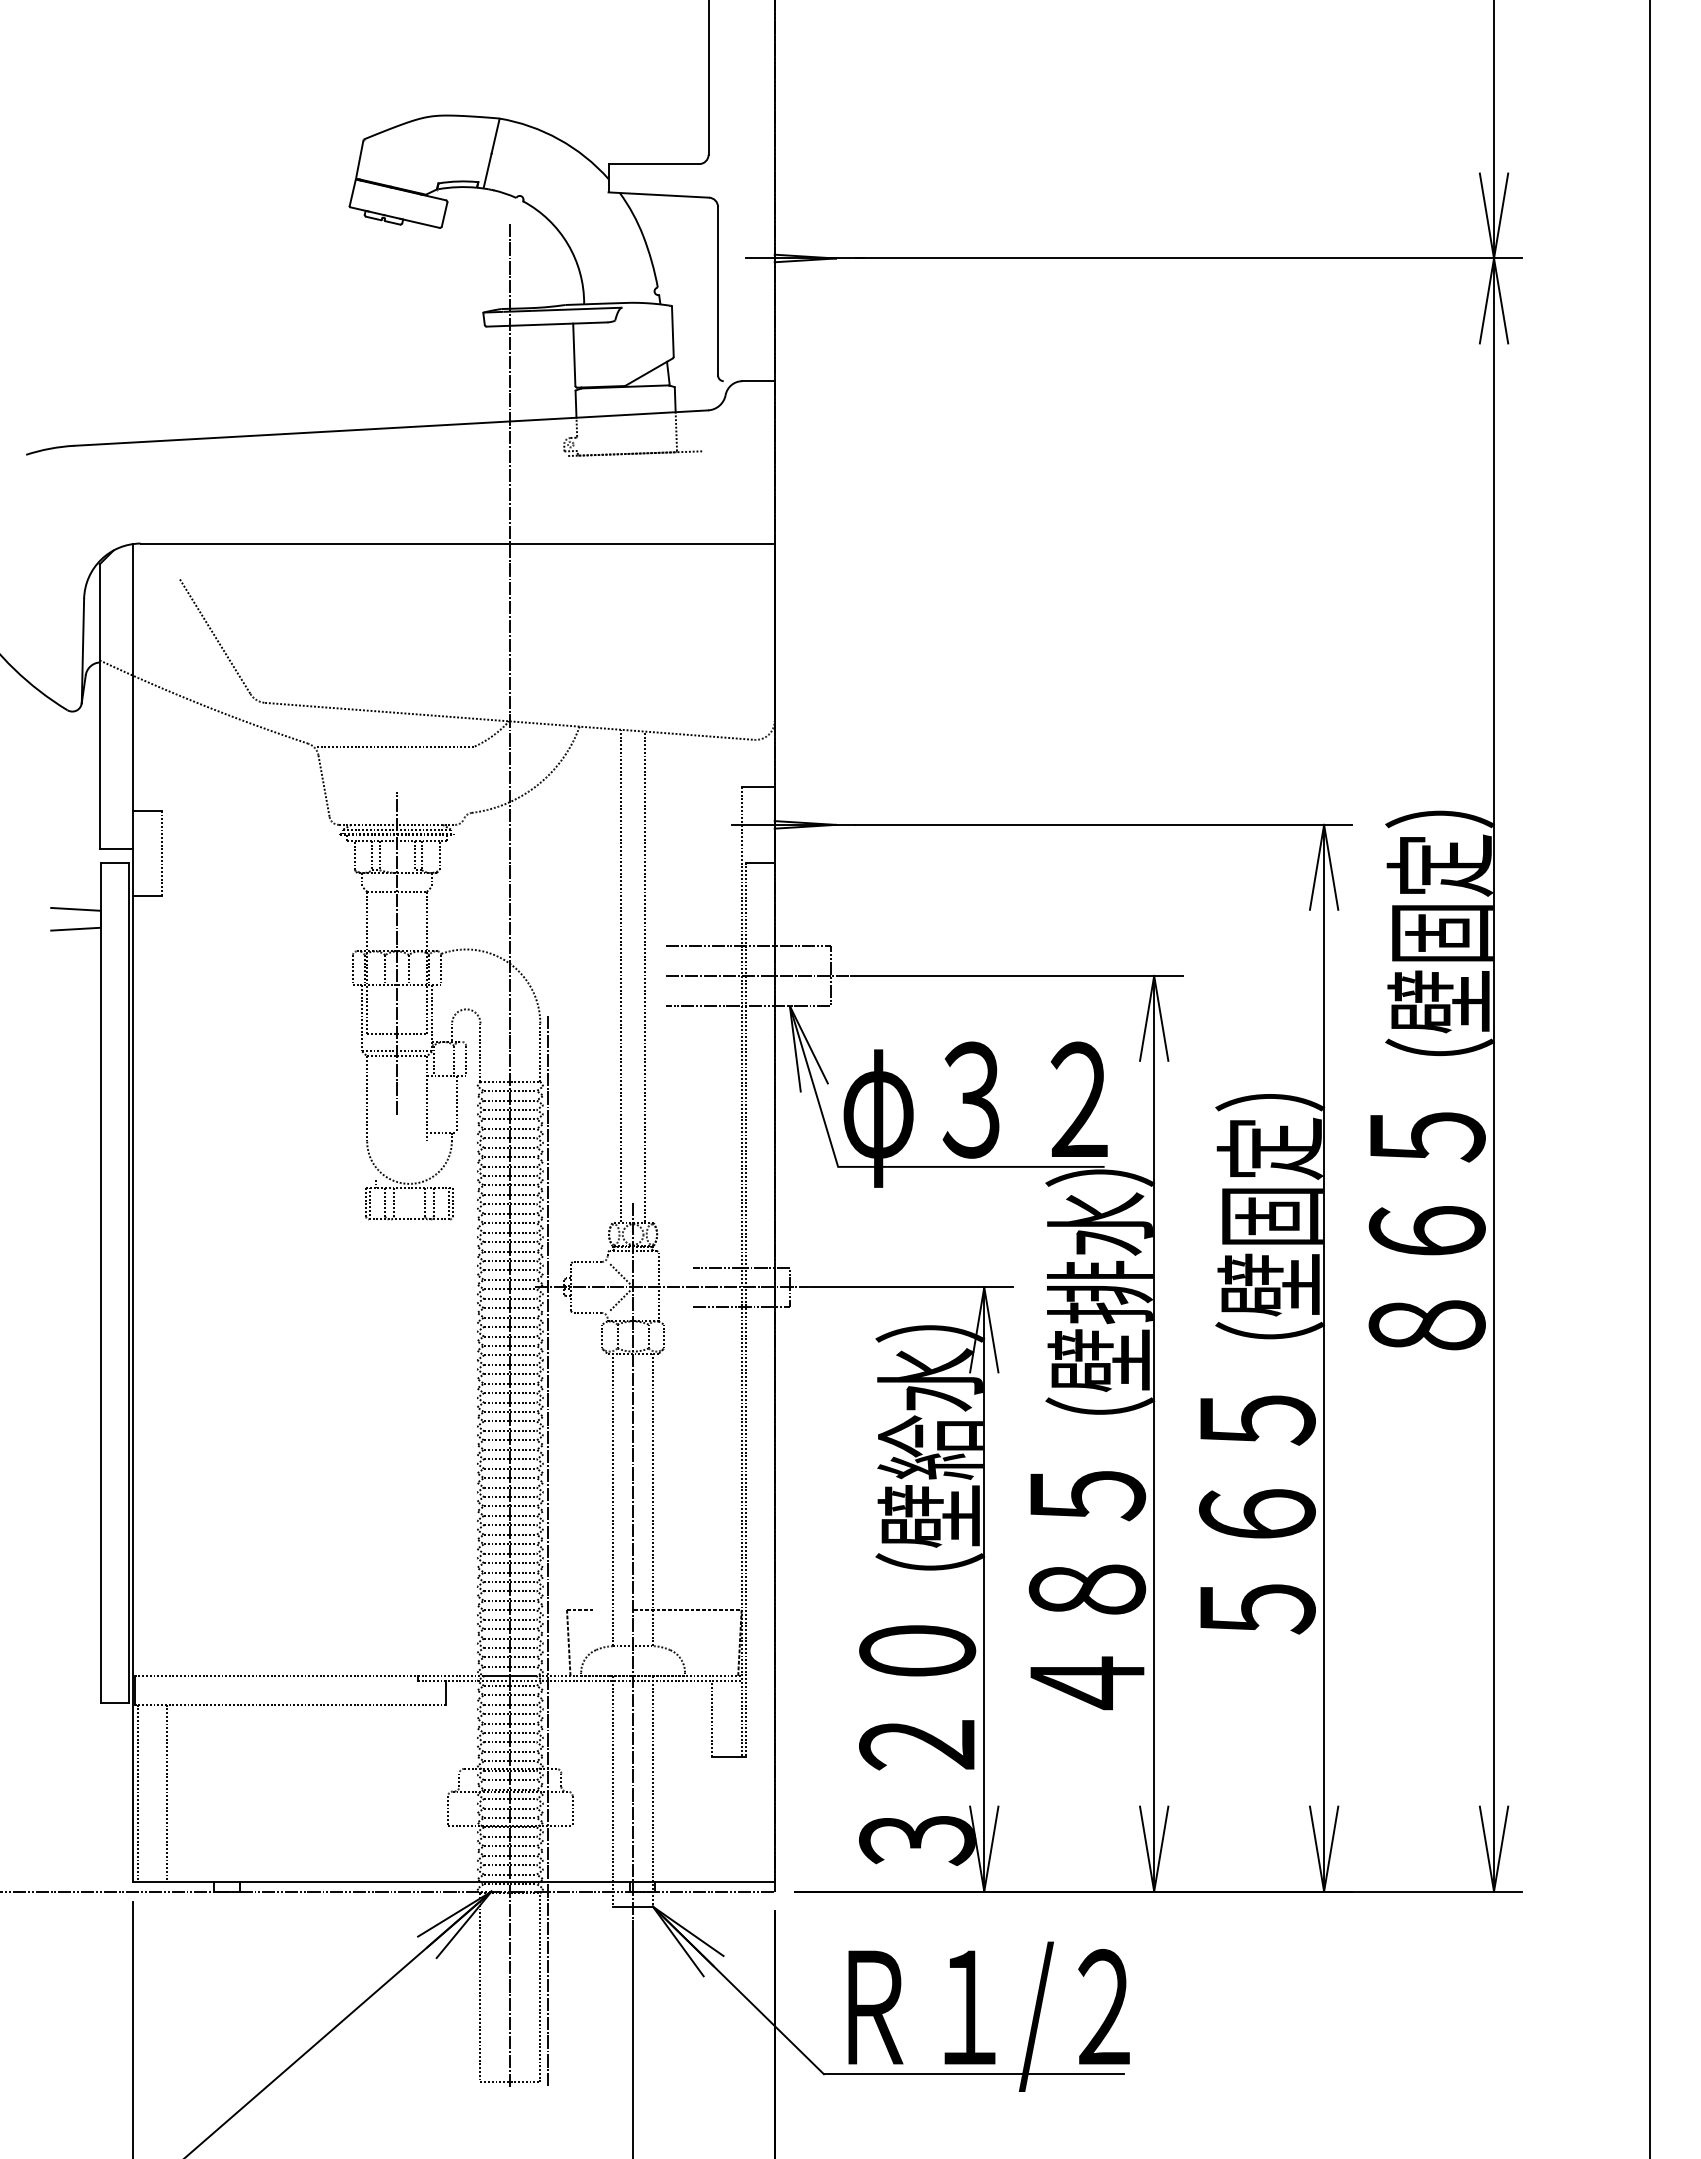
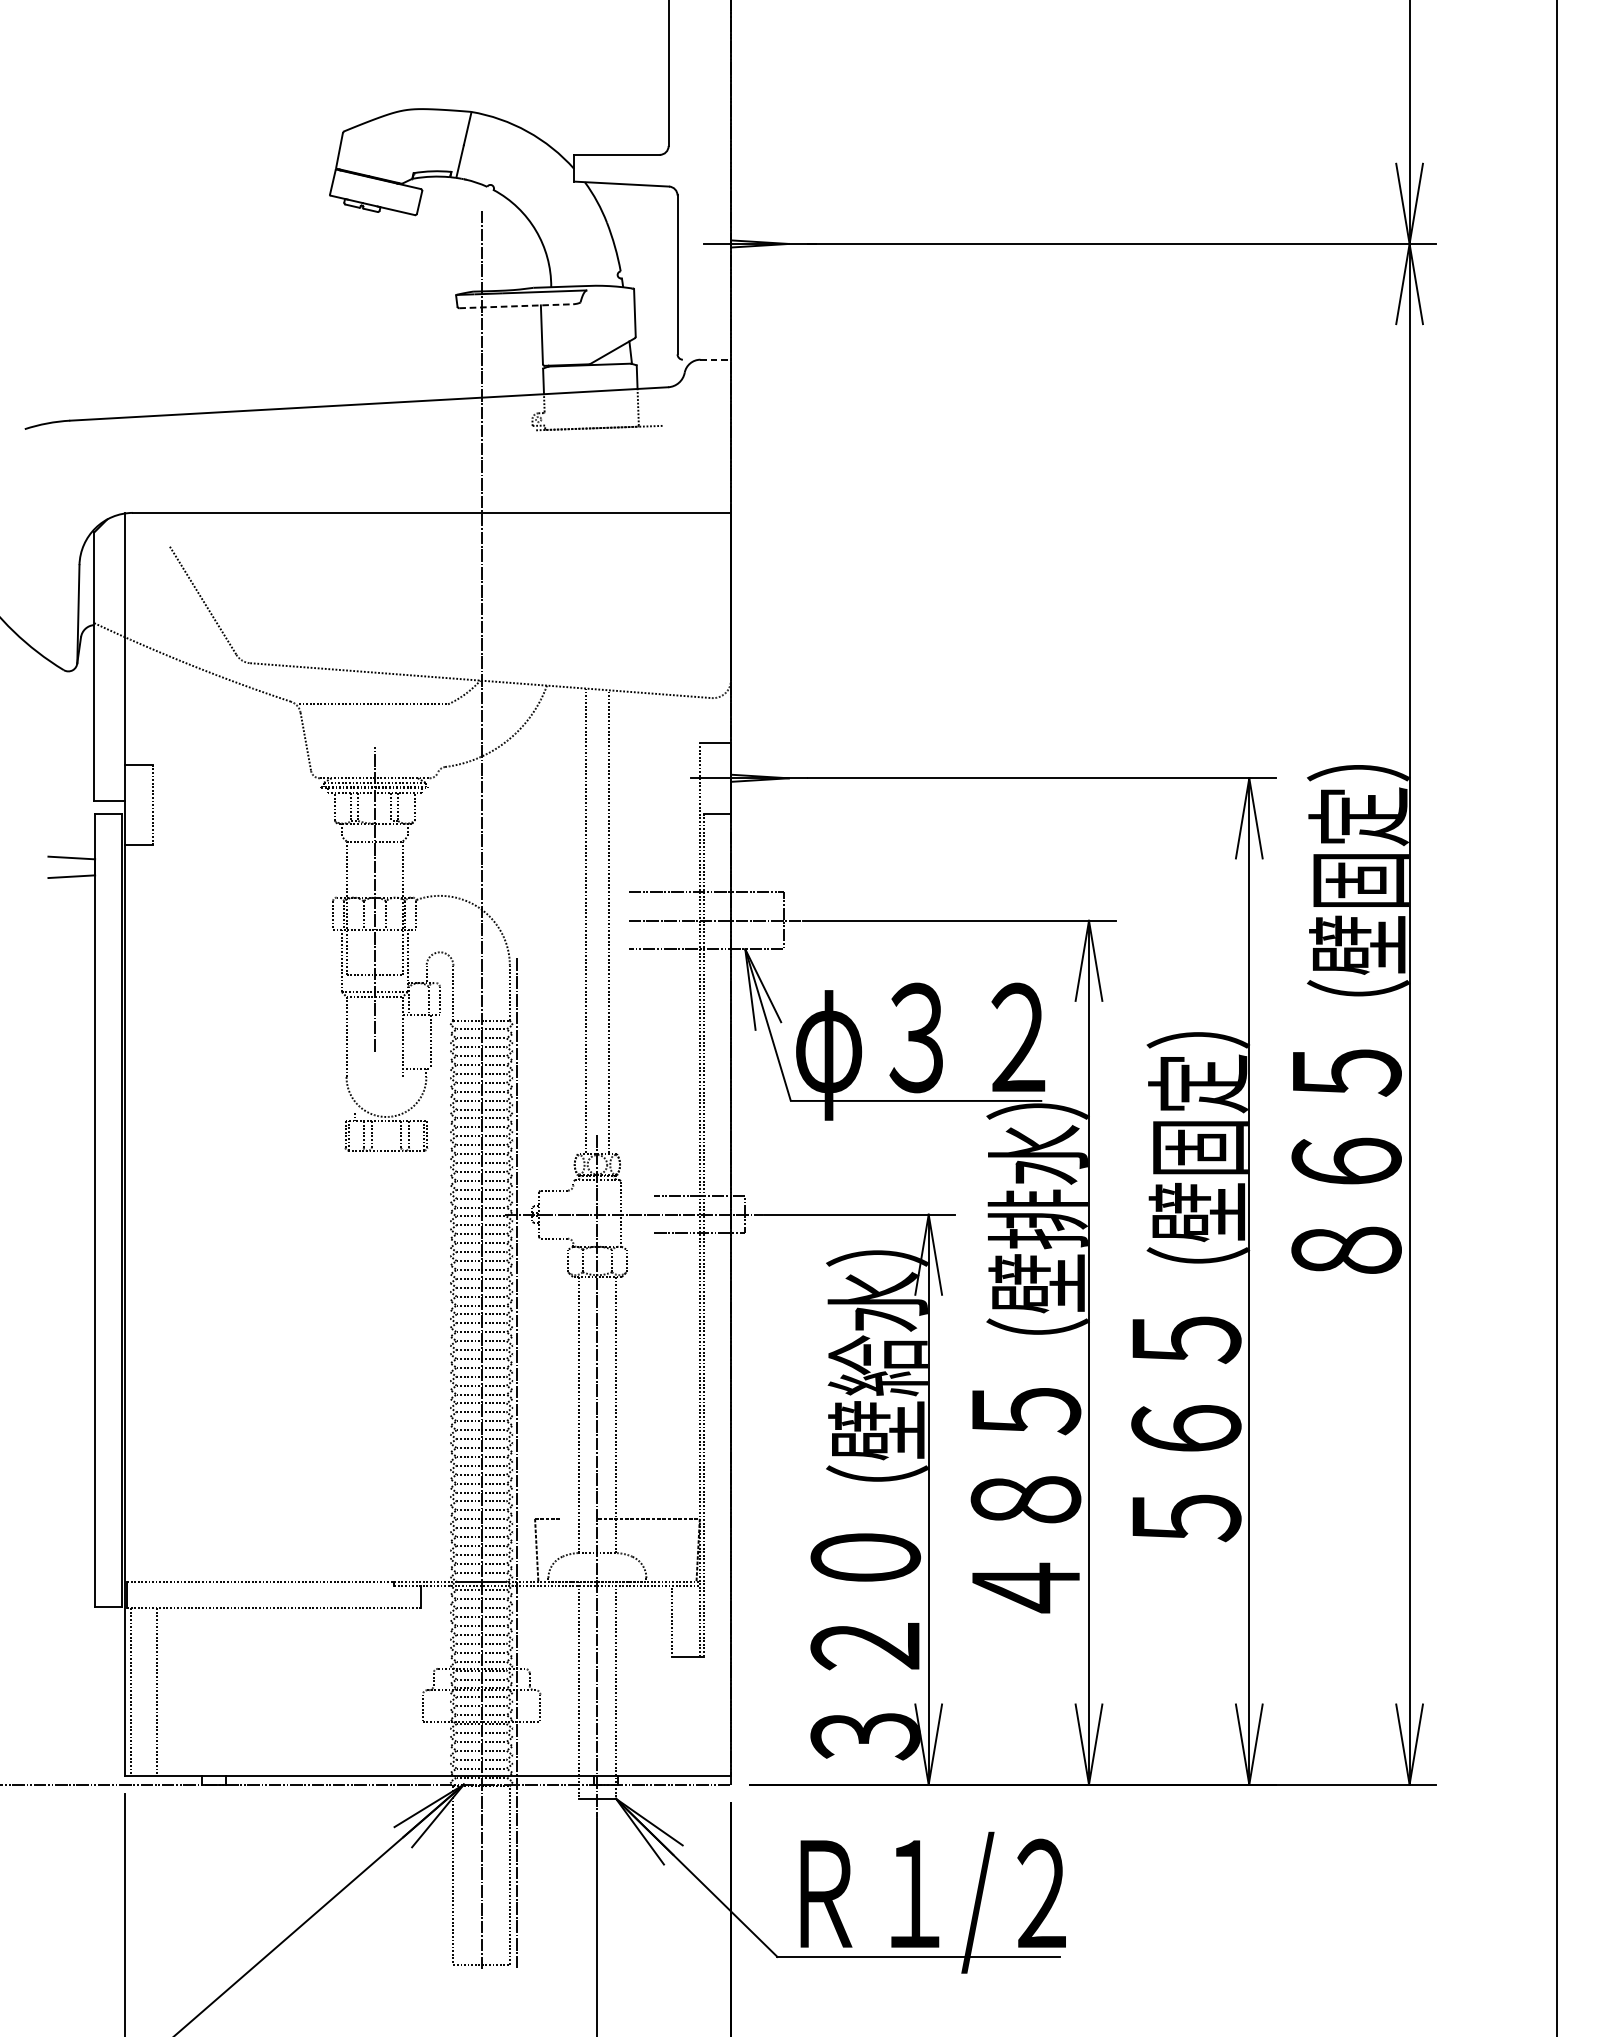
line: (547, 324) -> (516, 306), solid -> dashed
line: (759, 381) -> (716, 360), solid -> dashed
line: (620, 1274) -> (585, 1202), removed
line: (620, 1300) -> (585, 1226), removed

